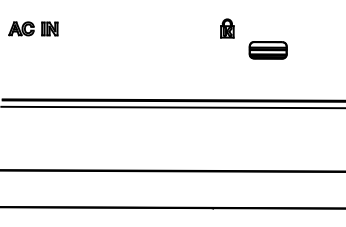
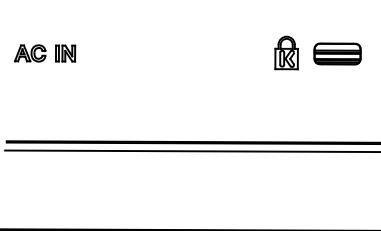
part: (227, 28) -> (286, 52), size x1.43
part: (267, 50) -> (336, 54), moved

